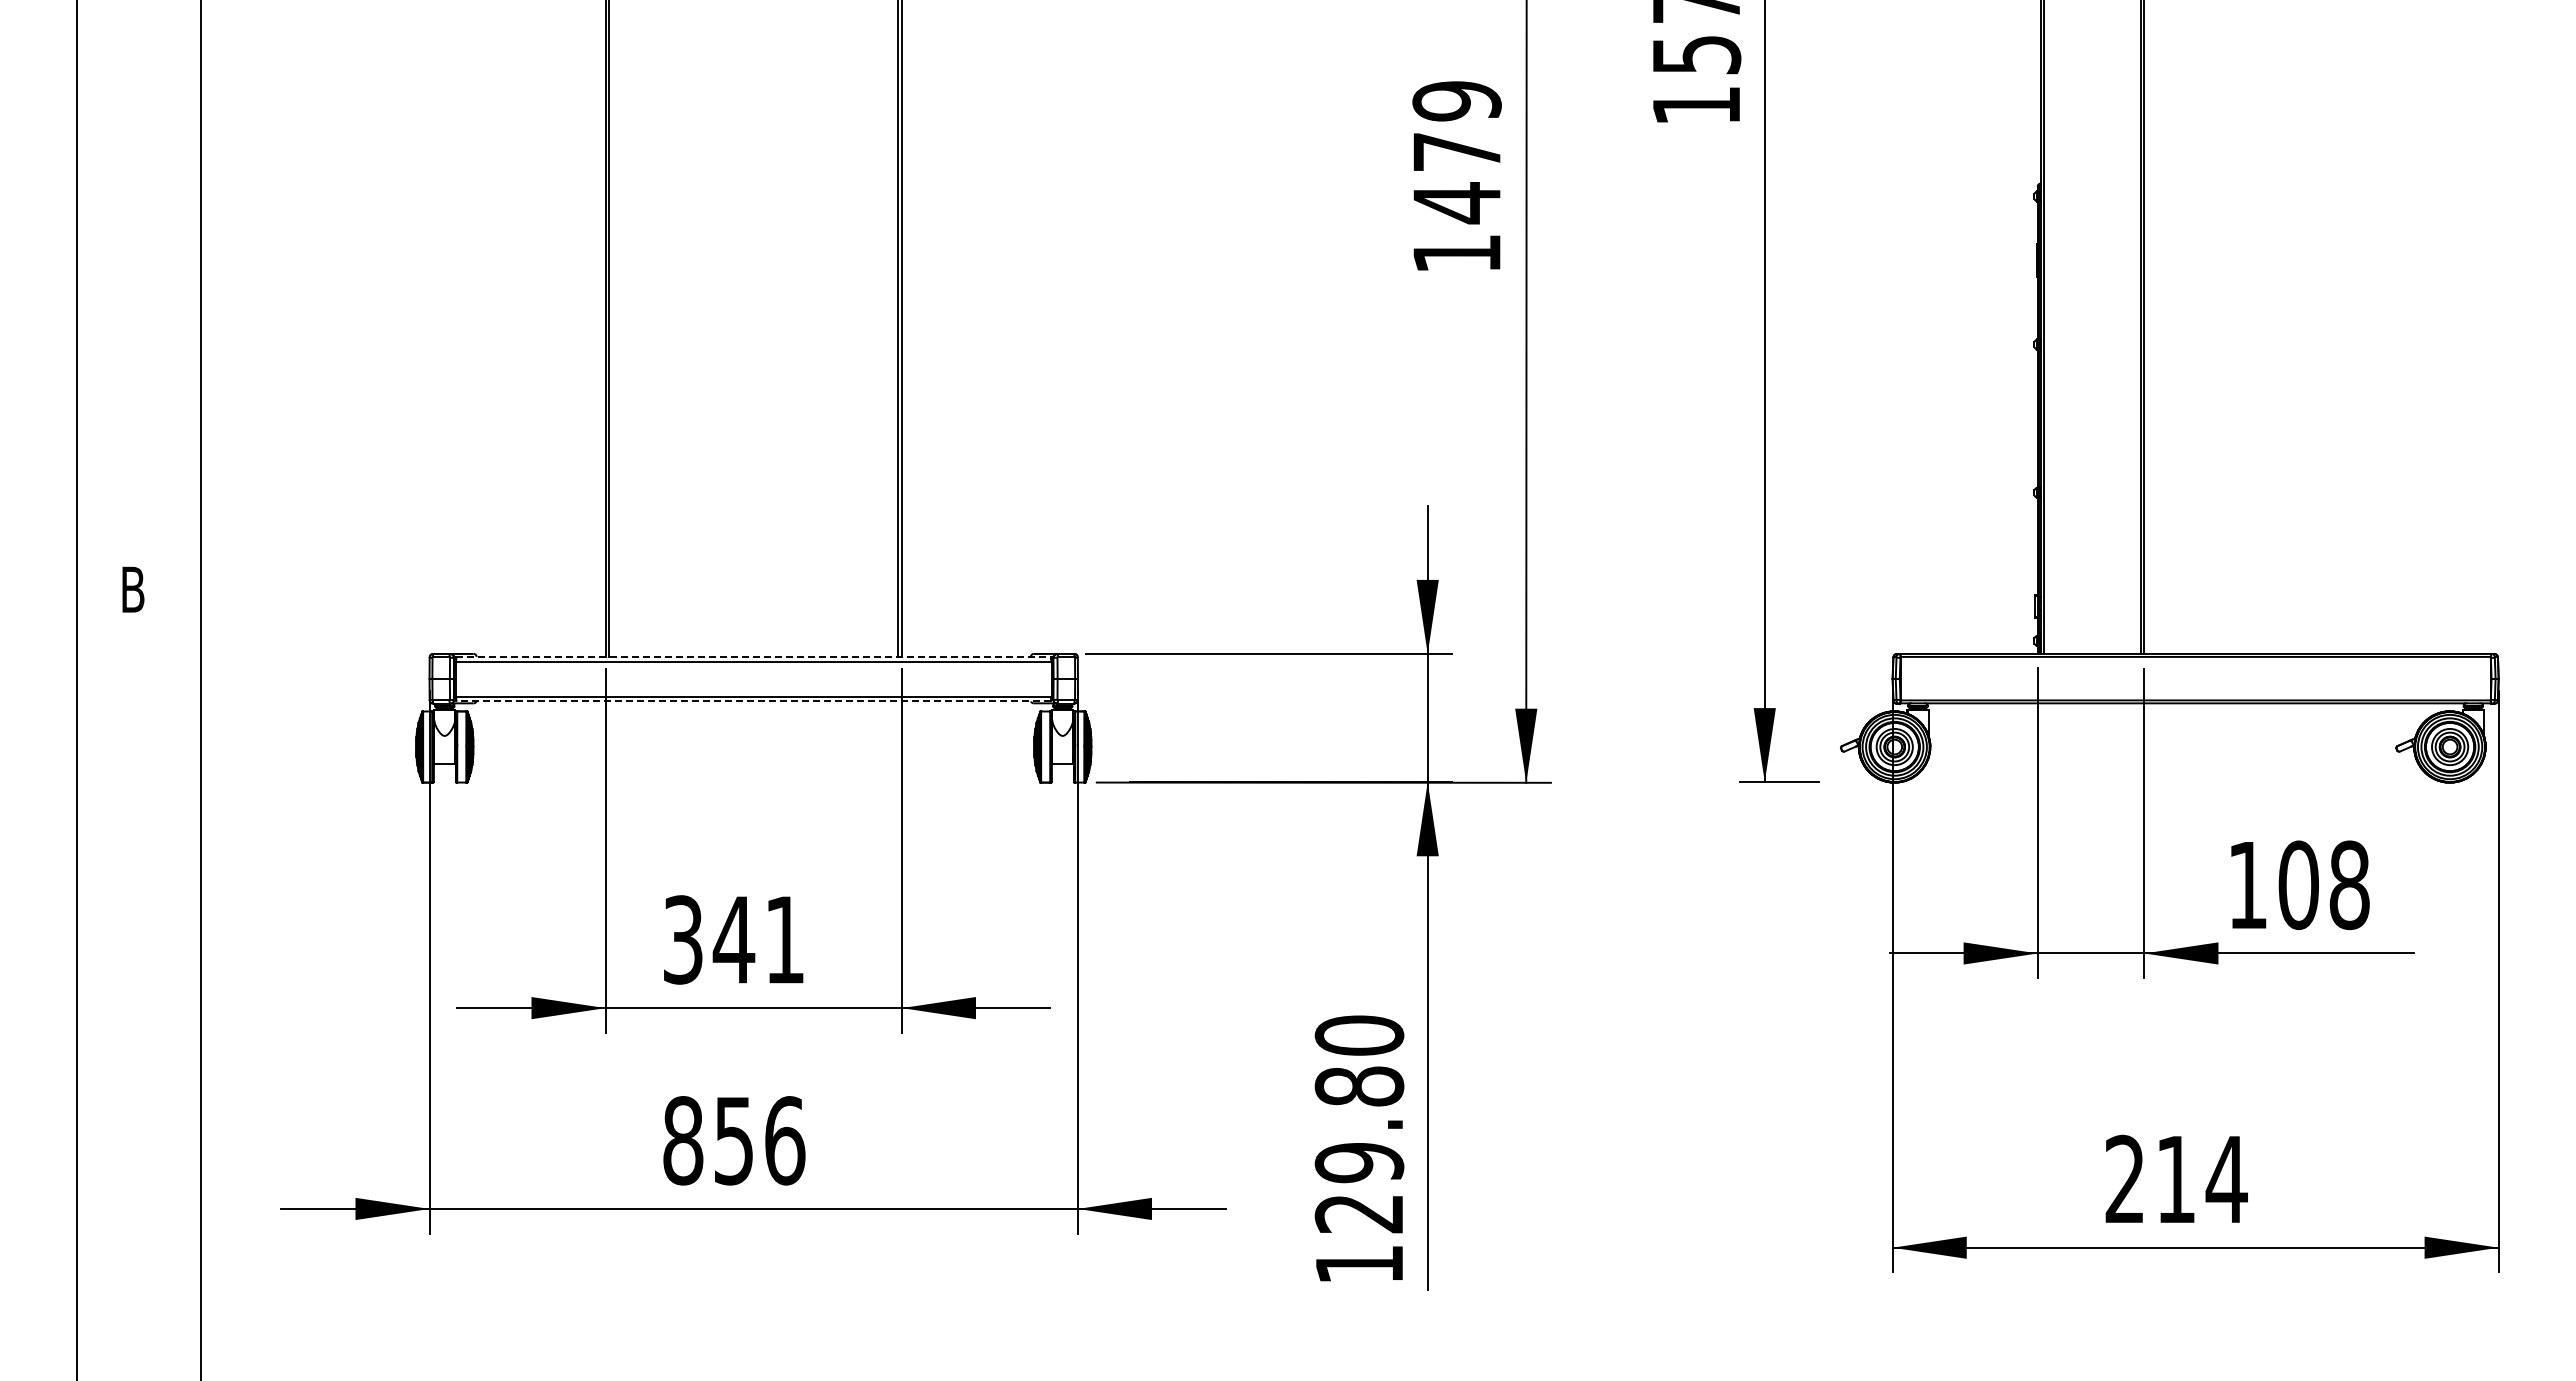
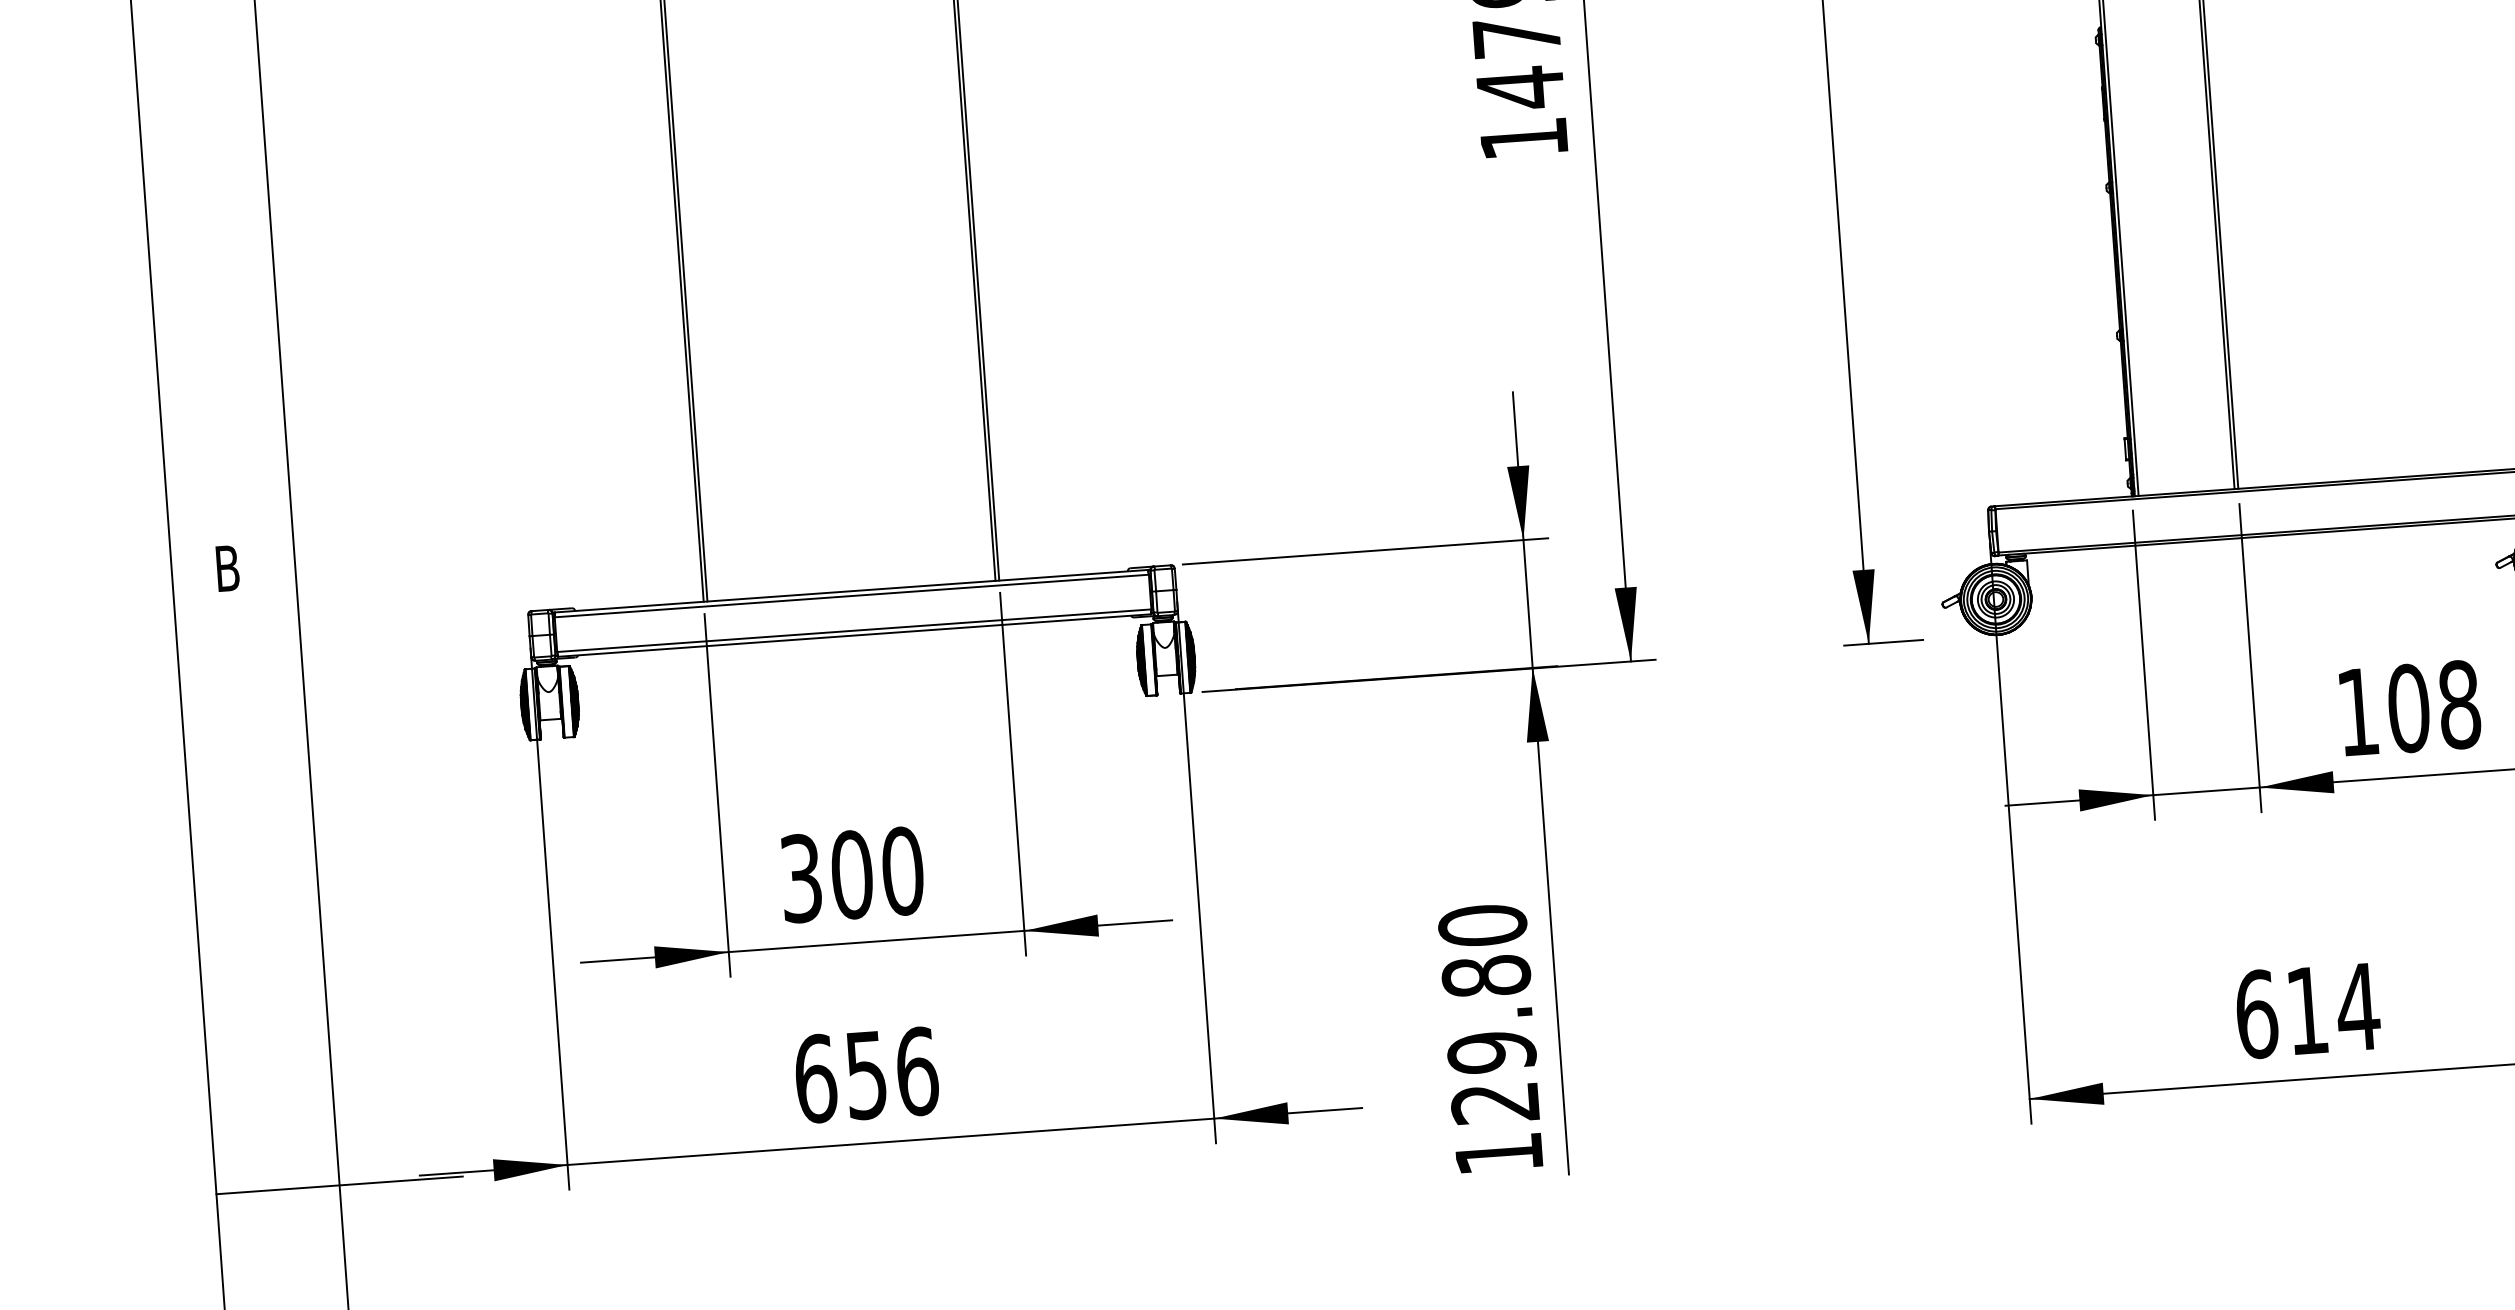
line: (754, 656) -> (852, 590), dashed -> solid
line: (753, 701) -> (854, 635), dashed -> solid
text: (758, 939) -> (876, 872), 341 -> 300
text: (683, 1140) -> (815, 1078), 856 -> 656
text: (2125, 1179) -> (2257, 1014), 214 -> 614
line: (200, 1213) -> (339, 1185), added

